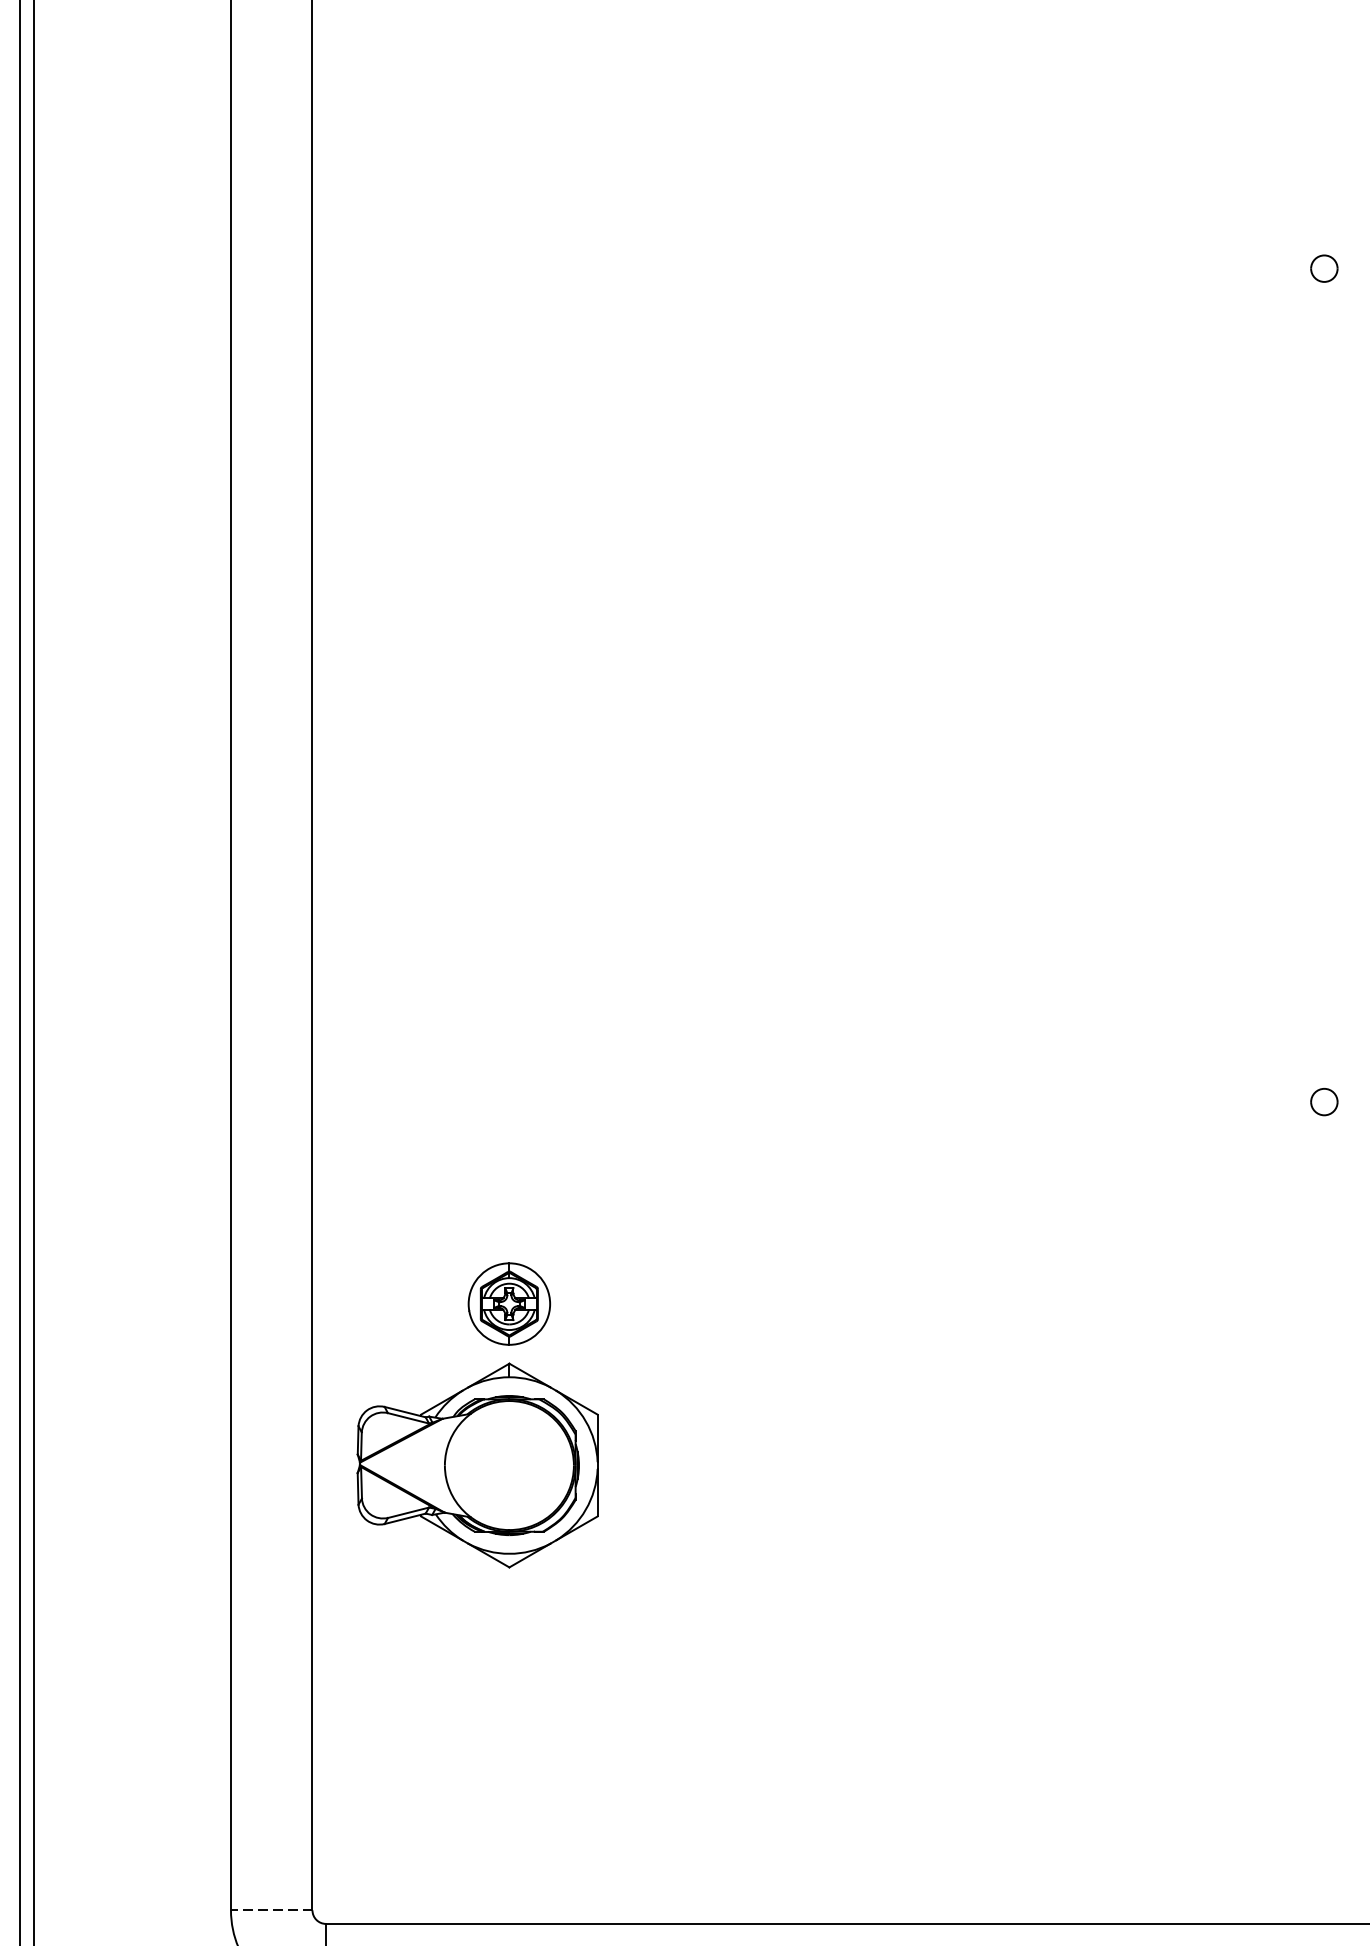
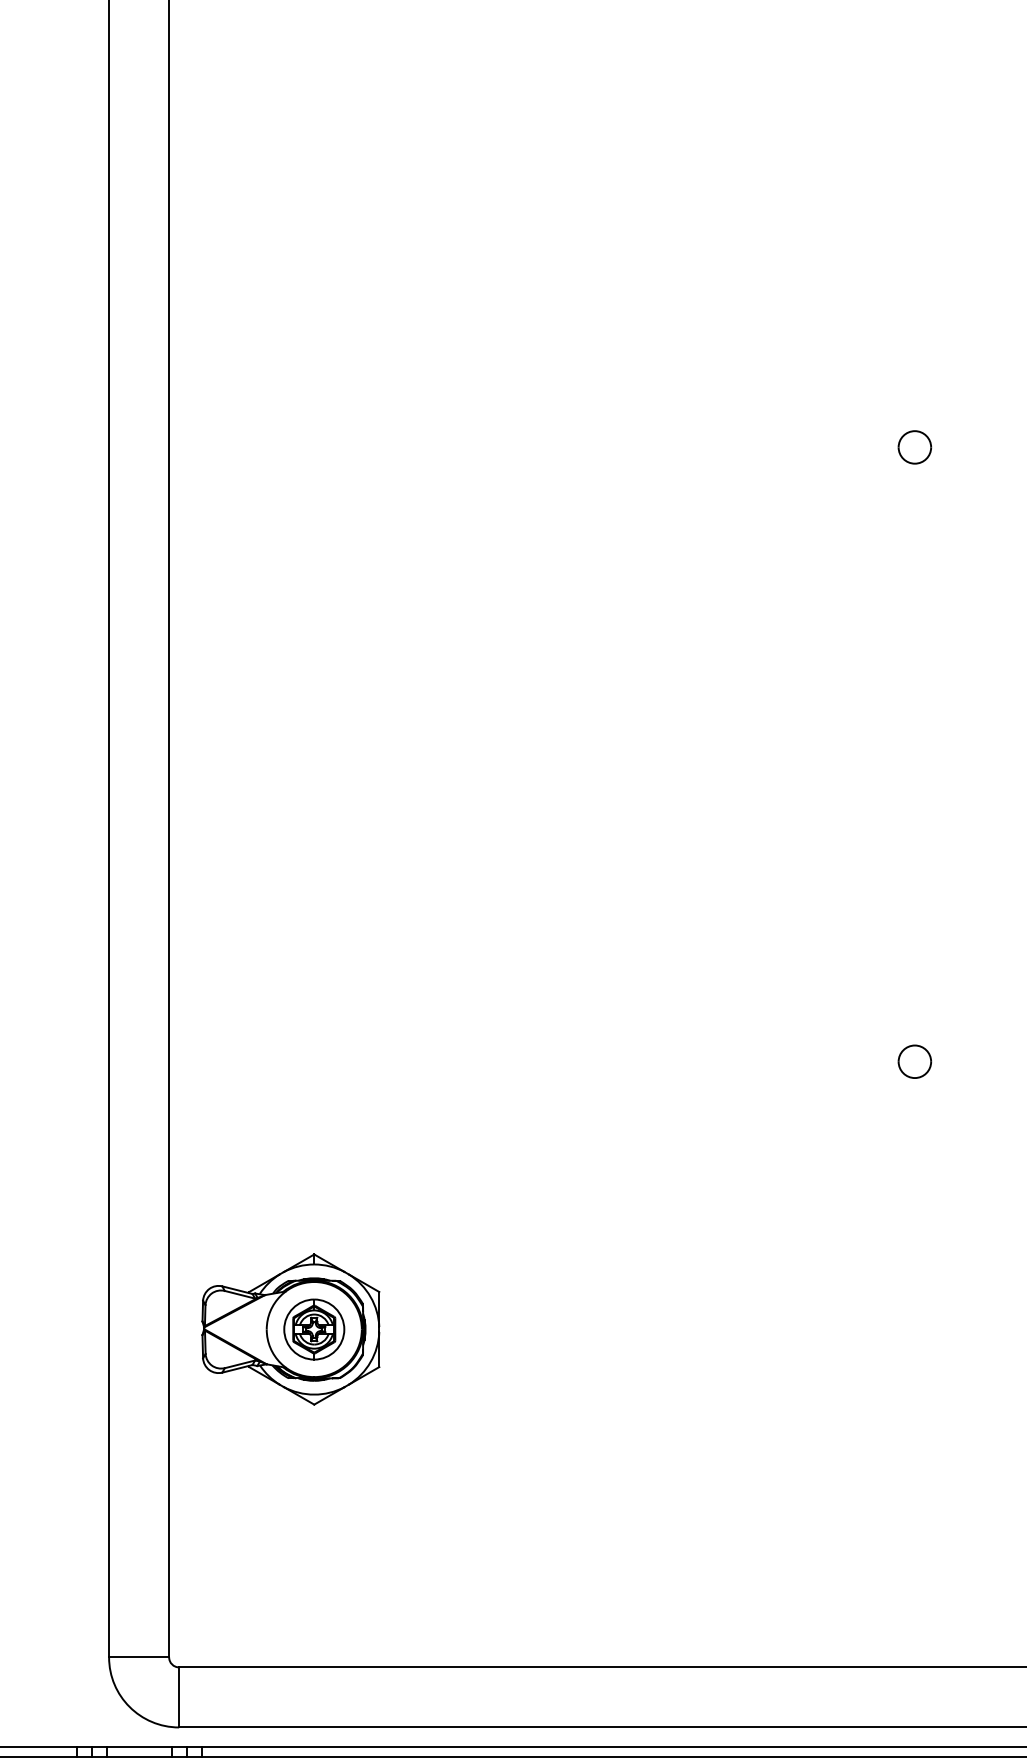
part: (1323, 268) -> (914, 447), size x1.67
part: (1323, 1101) -> (914, 1061), size x1.67
part: (509, 1304) -> (314, 1329), moved
line: (270, 1910) -> (138, 1657), dashed -> solid

